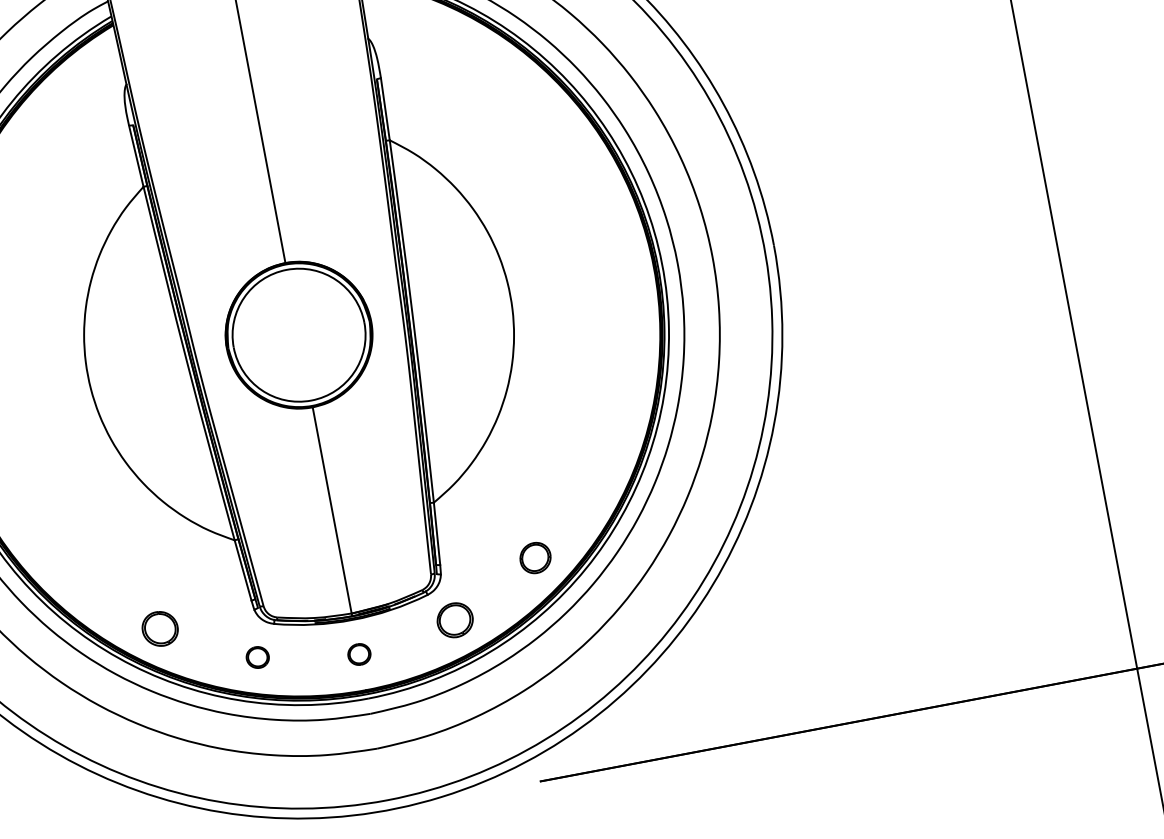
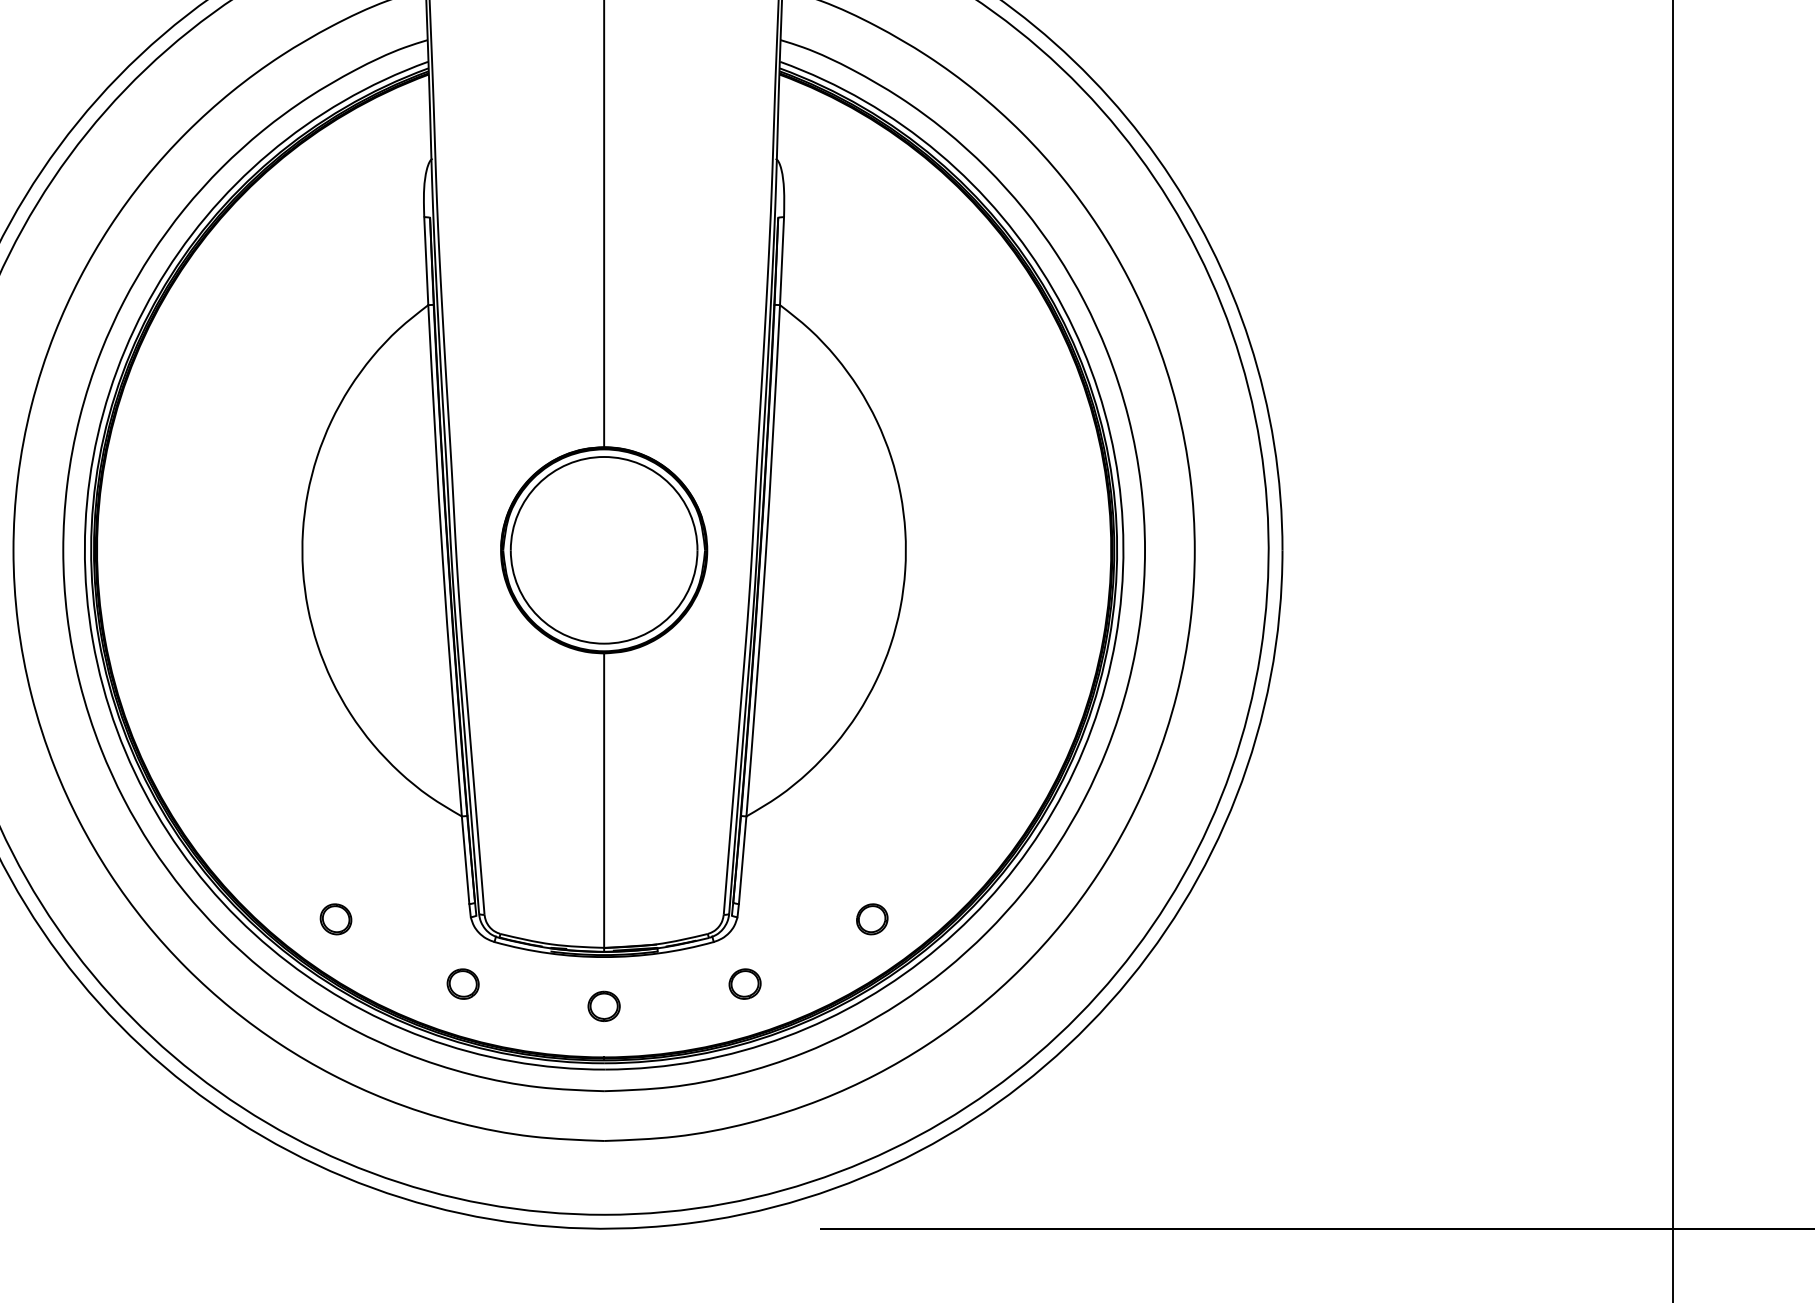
part: (535, 558) -> (872, 919), size x0.71
part: (454, 619) -> (744, 983), size x0.62
part: (159, 629) -> (335, 919), size x0.62

